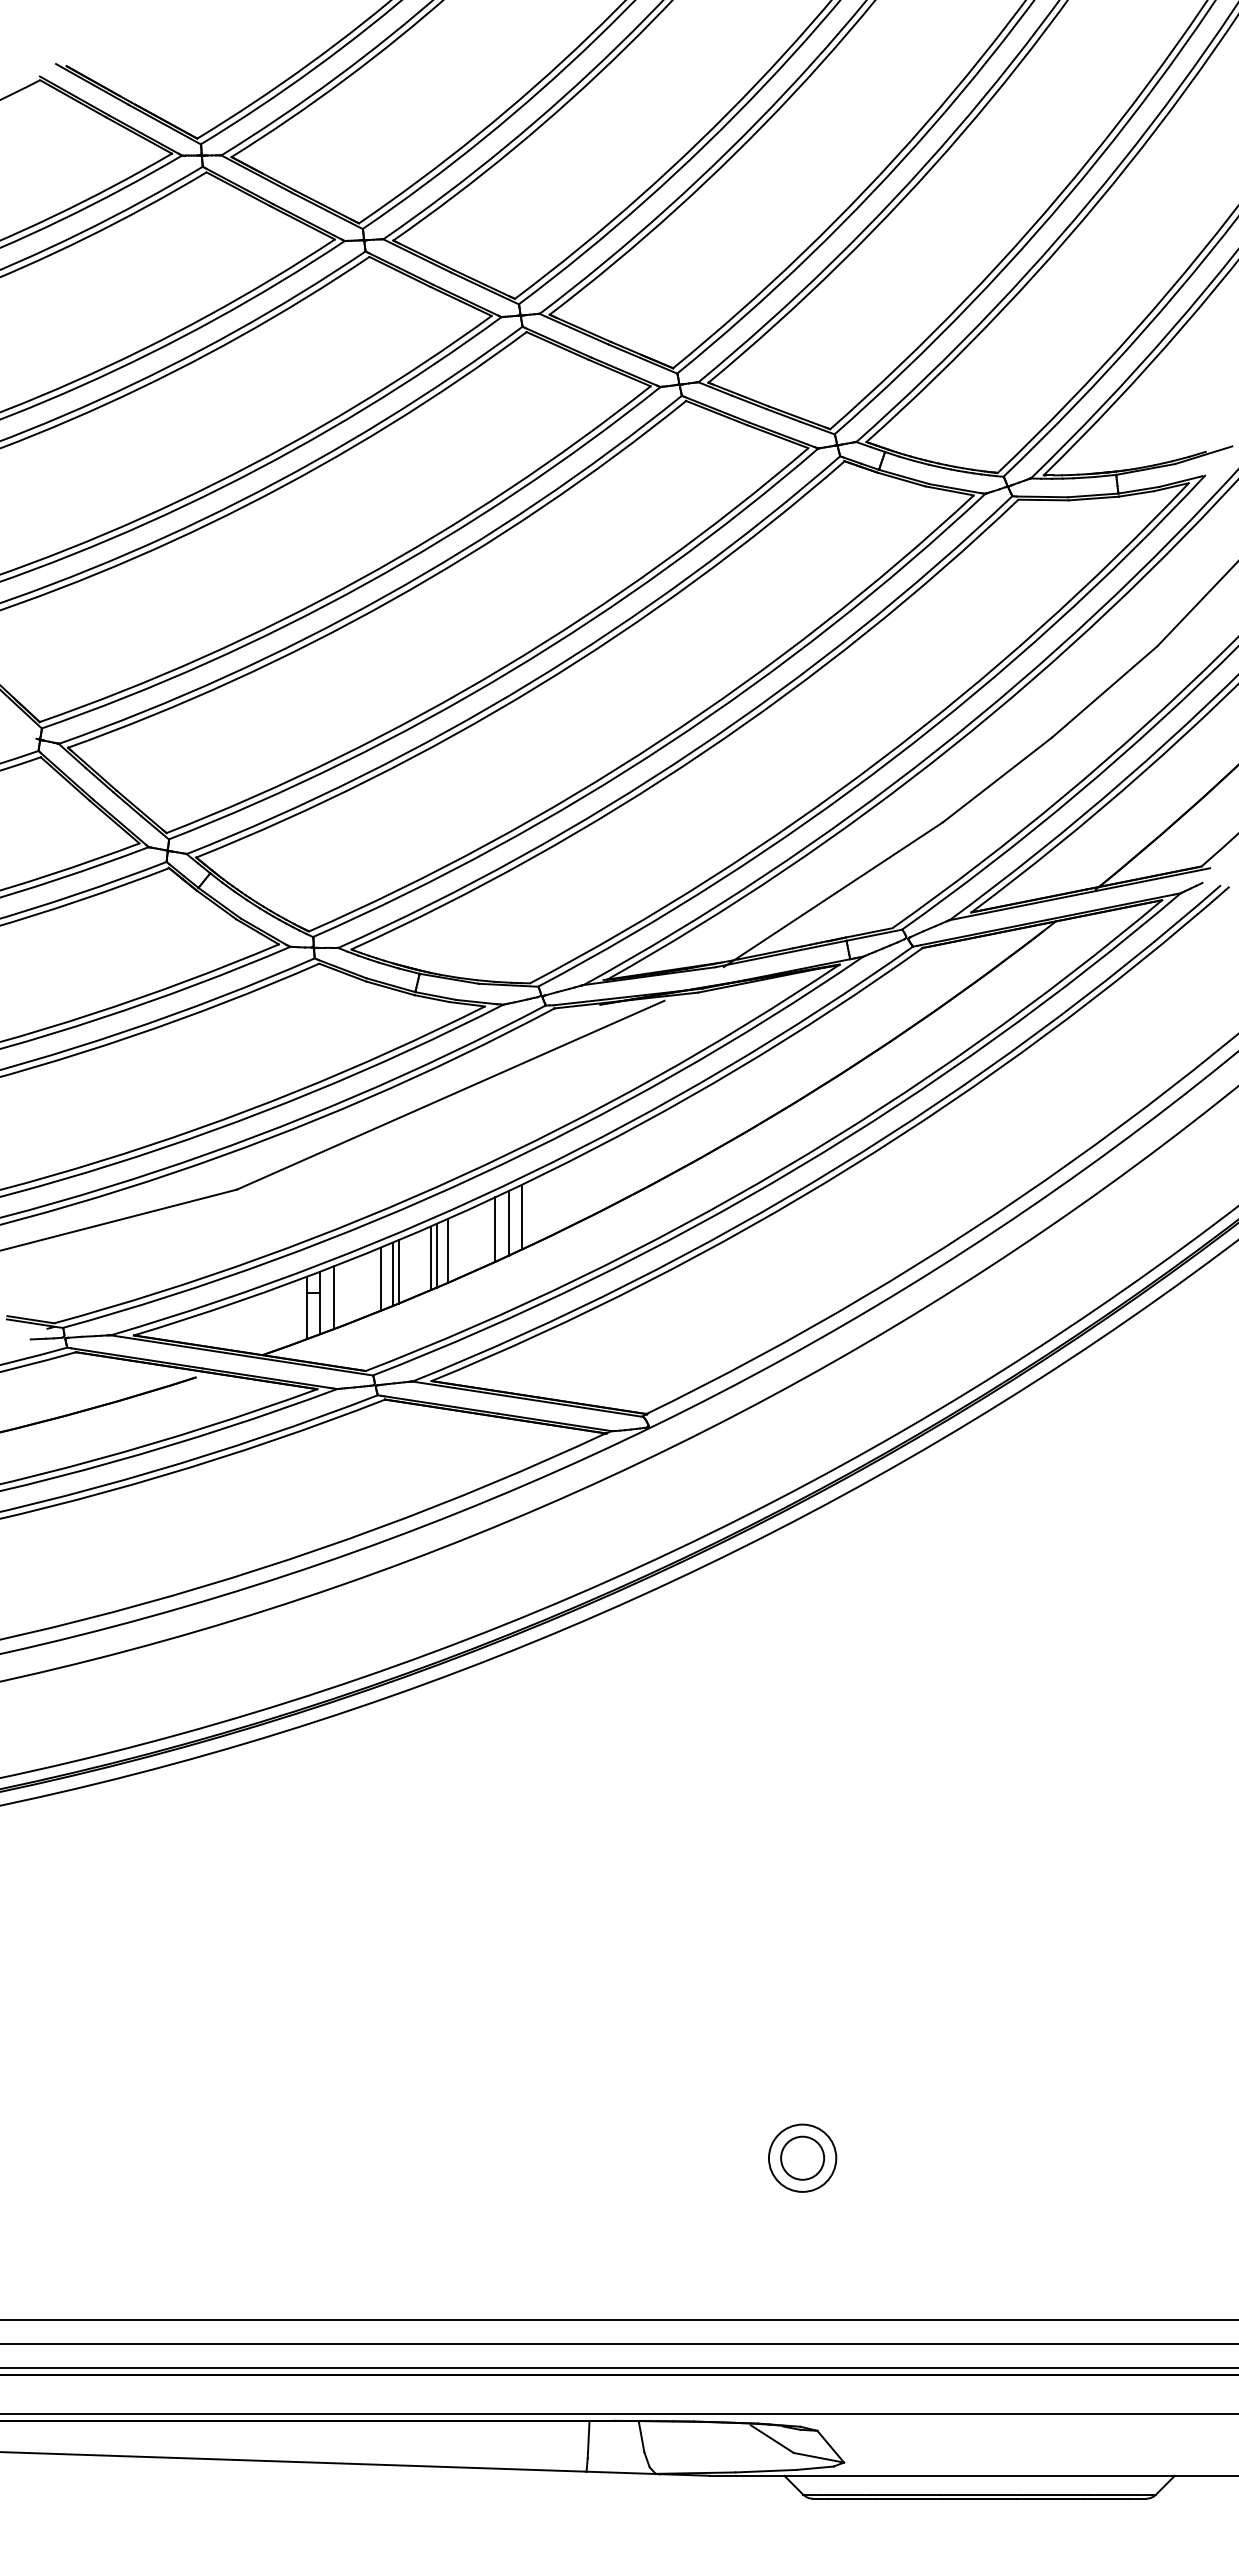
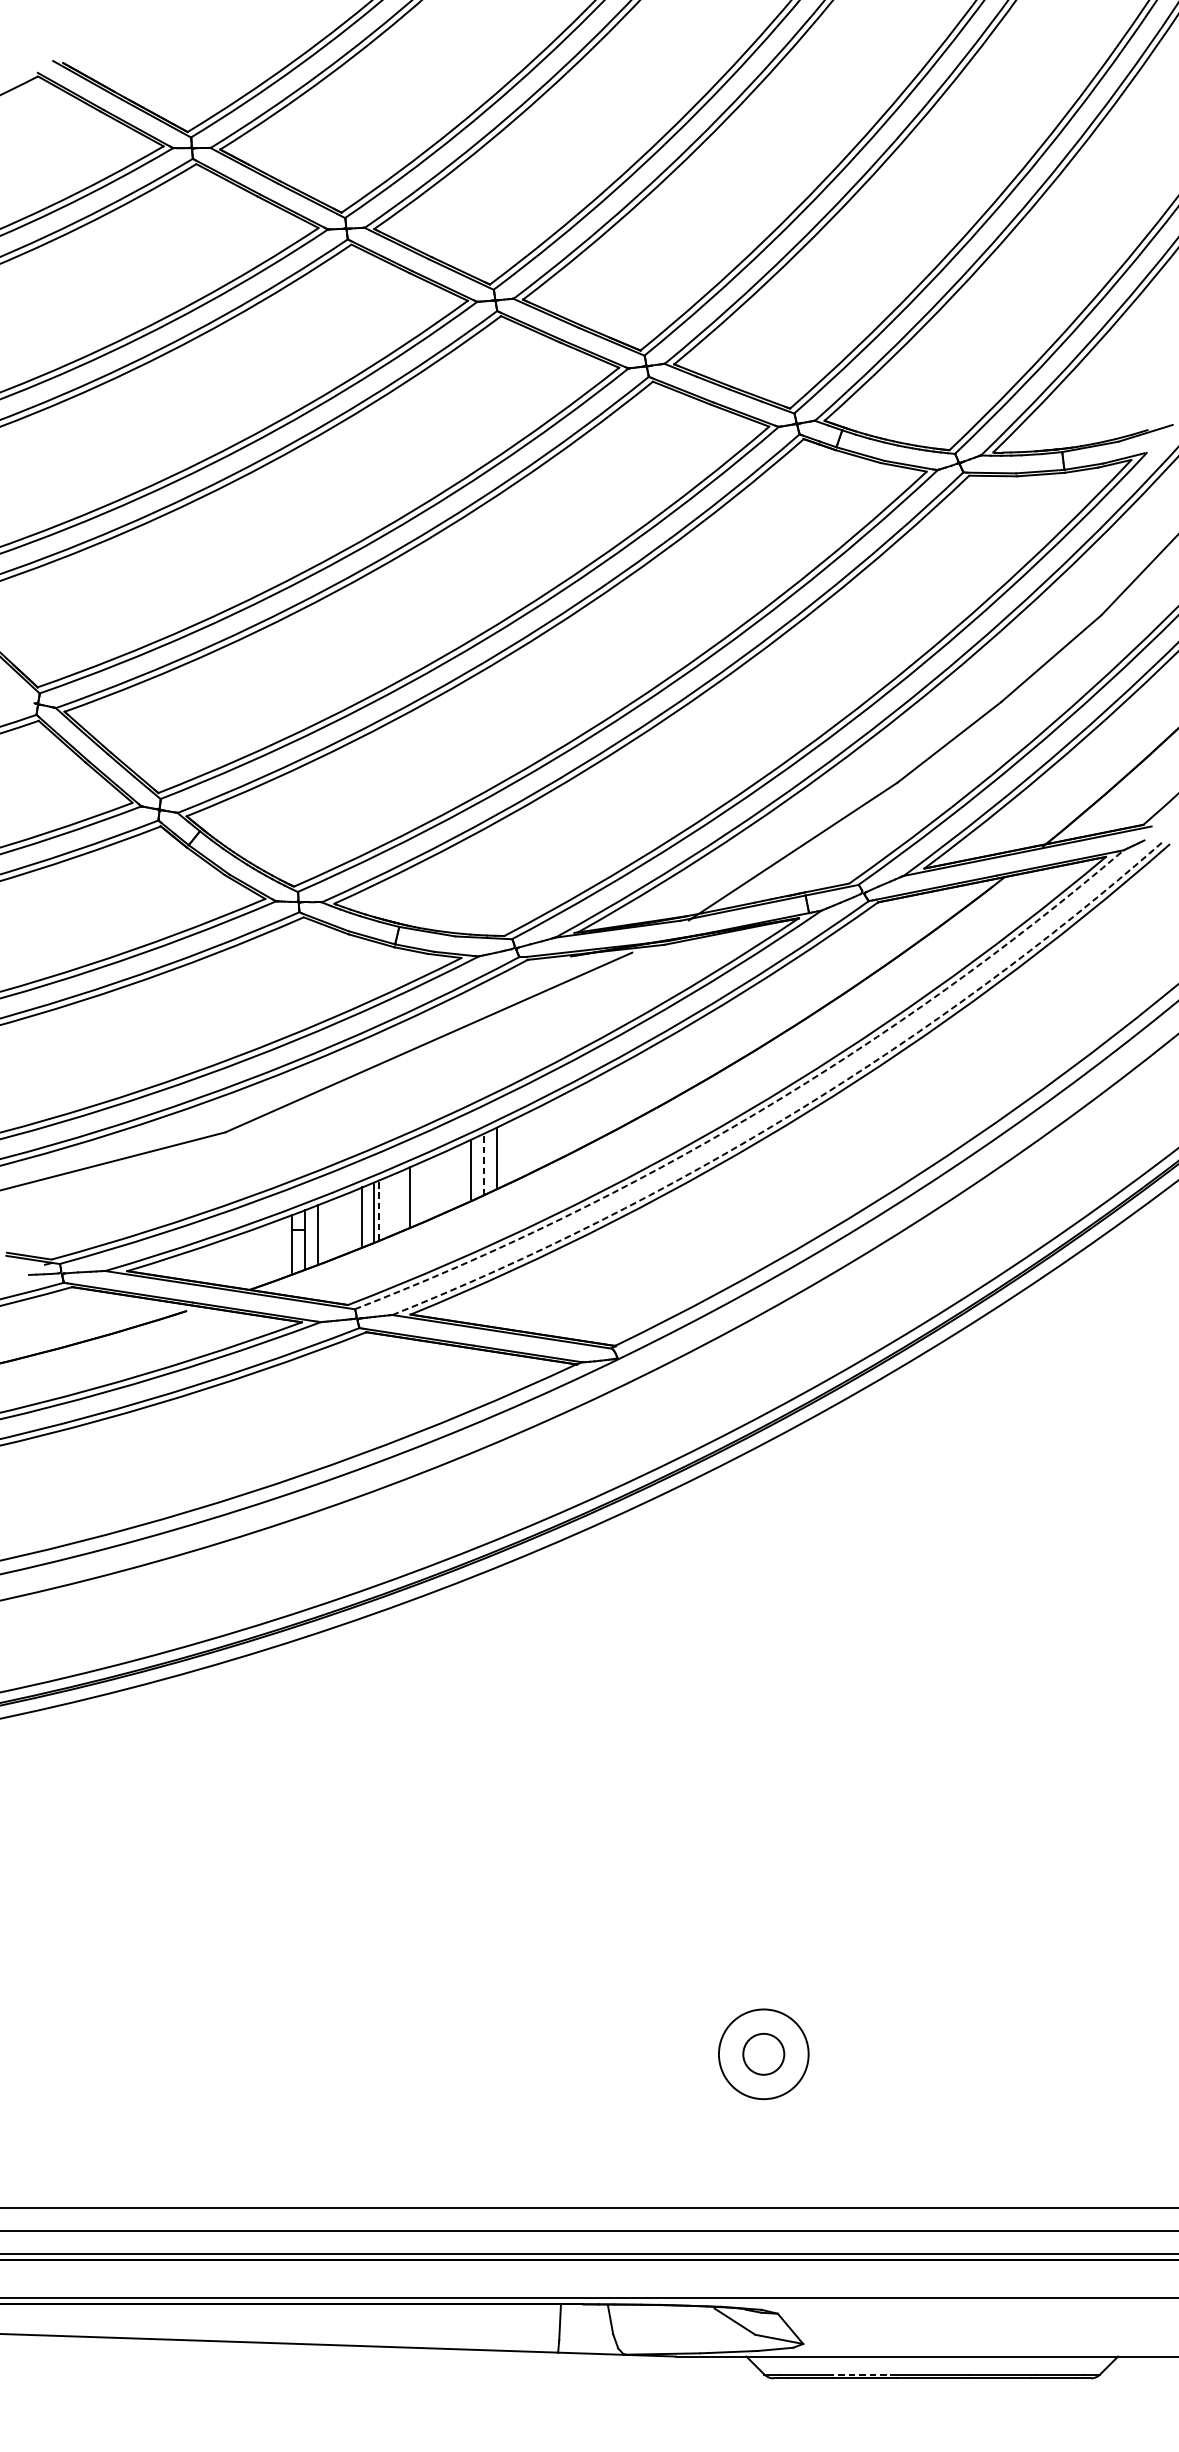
arc: (837, 1167) -> (796, 1111), solid -> dashed
arc: (797, 1168) -> (758, 1112), solid -> dashed
line: (508, 1222) -> (483, 1163), solid -> dashed
line: (448, 1250) -> (426, 1190), removed
line: (436, 1255) -> (415, 1195), removed
line: (398, 1271) -> (379, 1210), solid -> dashed
circle: (802, 2157) -> (763, 2053), size x1.4
line: (905, 2494) -> (861, 2374), solid -> dashed

